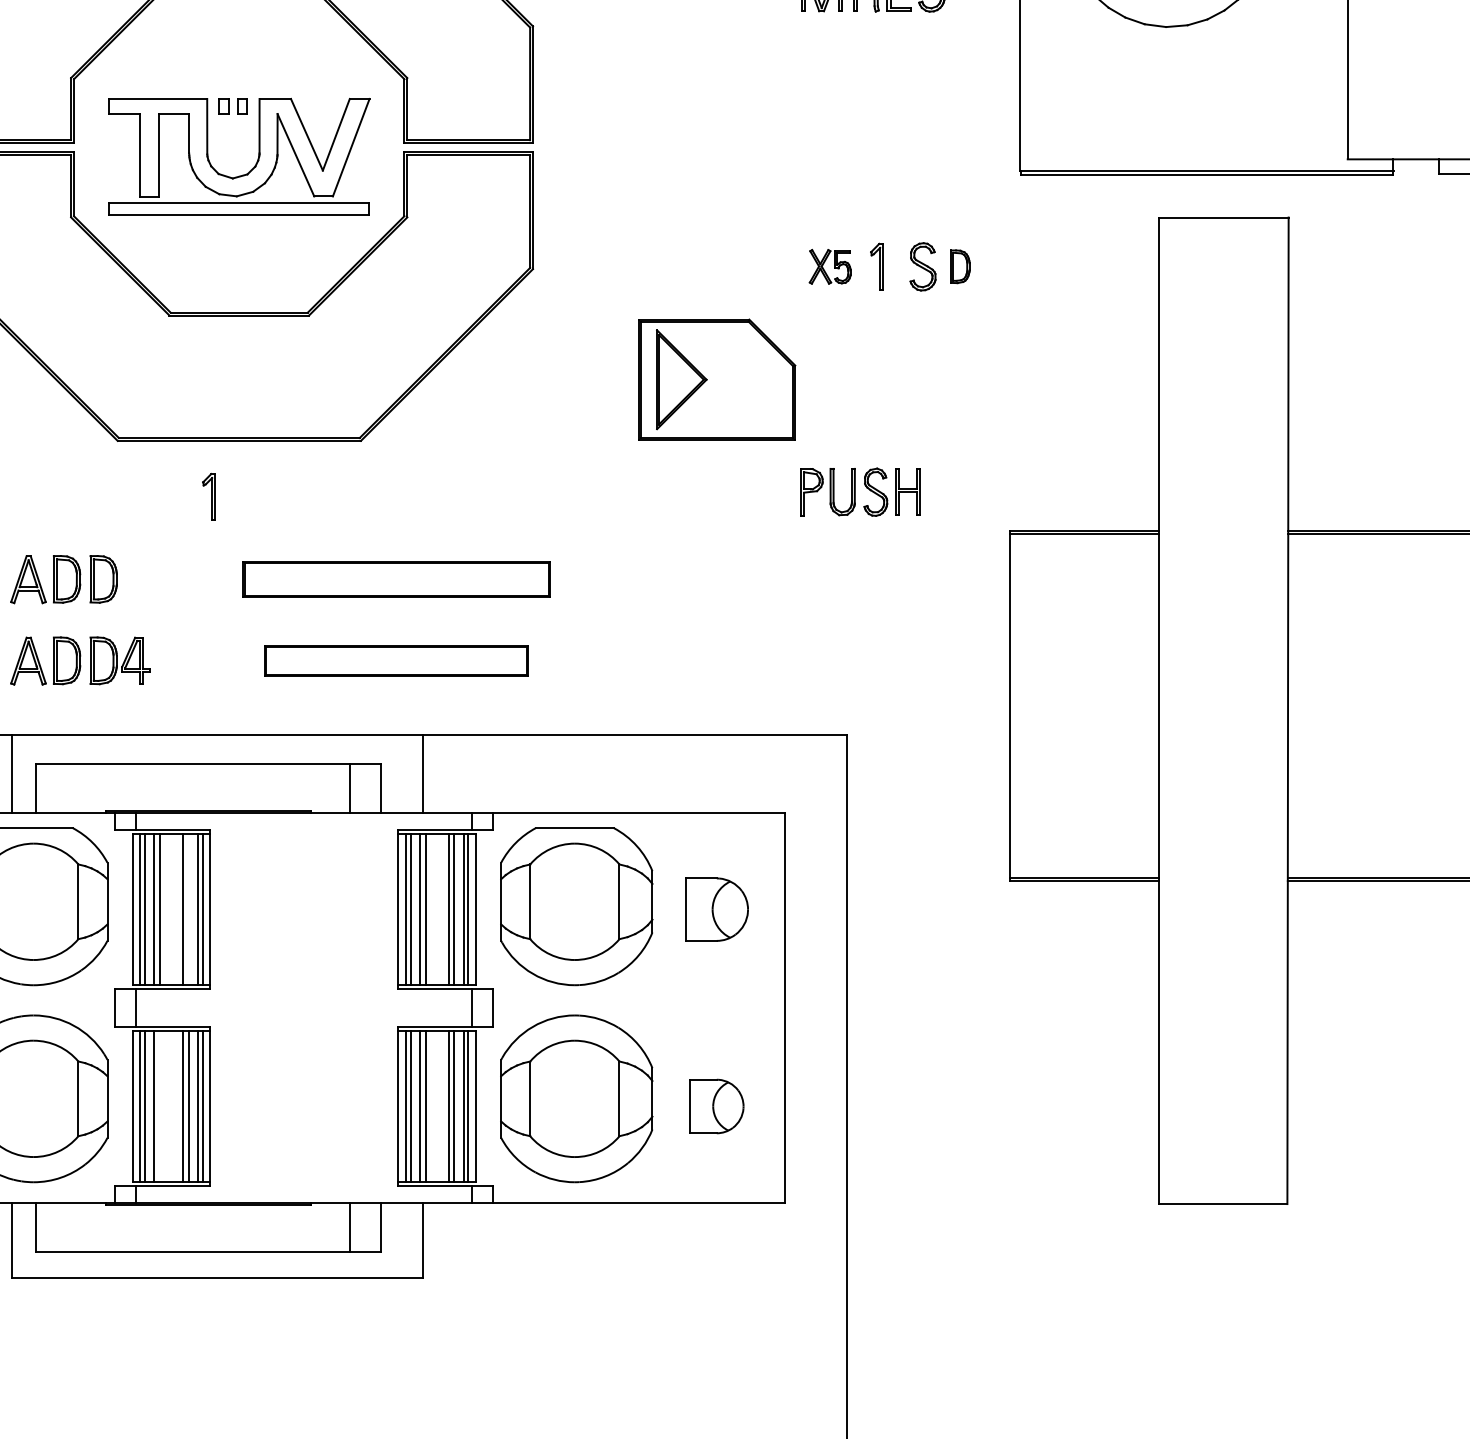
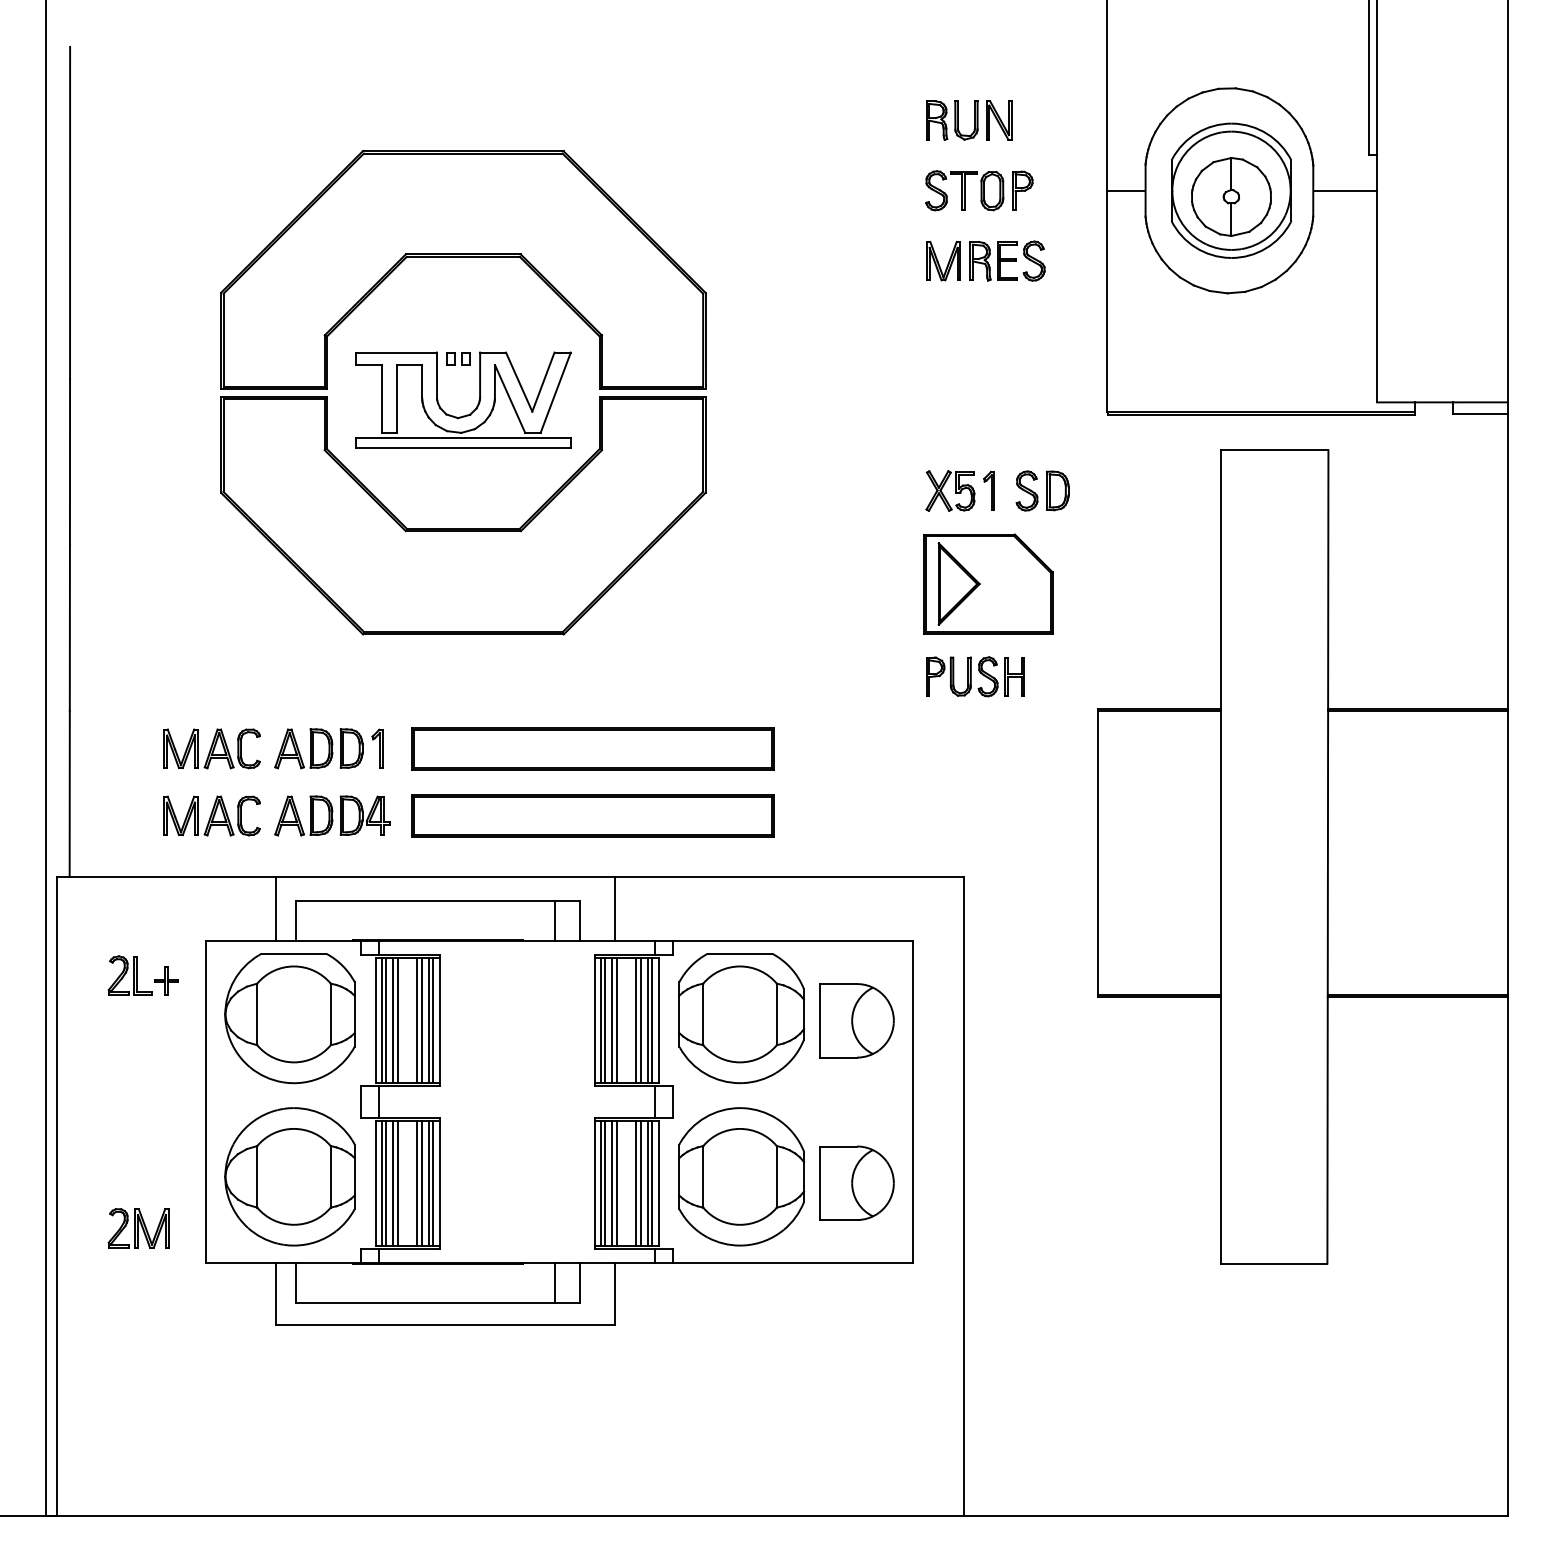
part: (830, 266) -> (950, 490), size x1.43
part: (959, 266) -> (1057, 490), size x1.43
part: (717, 379) -> (988, 583), moved
part: (209, 496) -> (377, 748), moved
part: (395, 579) -> (592, 748), size x1.43
part: (395, 660) -> (592, 815), size x1.67
line: (188, 909) -> (421, 1020), added
part: (716, 909) -> (856, 1020), size x1.43
line: (160, 1105) -> (398, 1182), added
part: (716, 1105) -> (856, 1182), size x1.67

